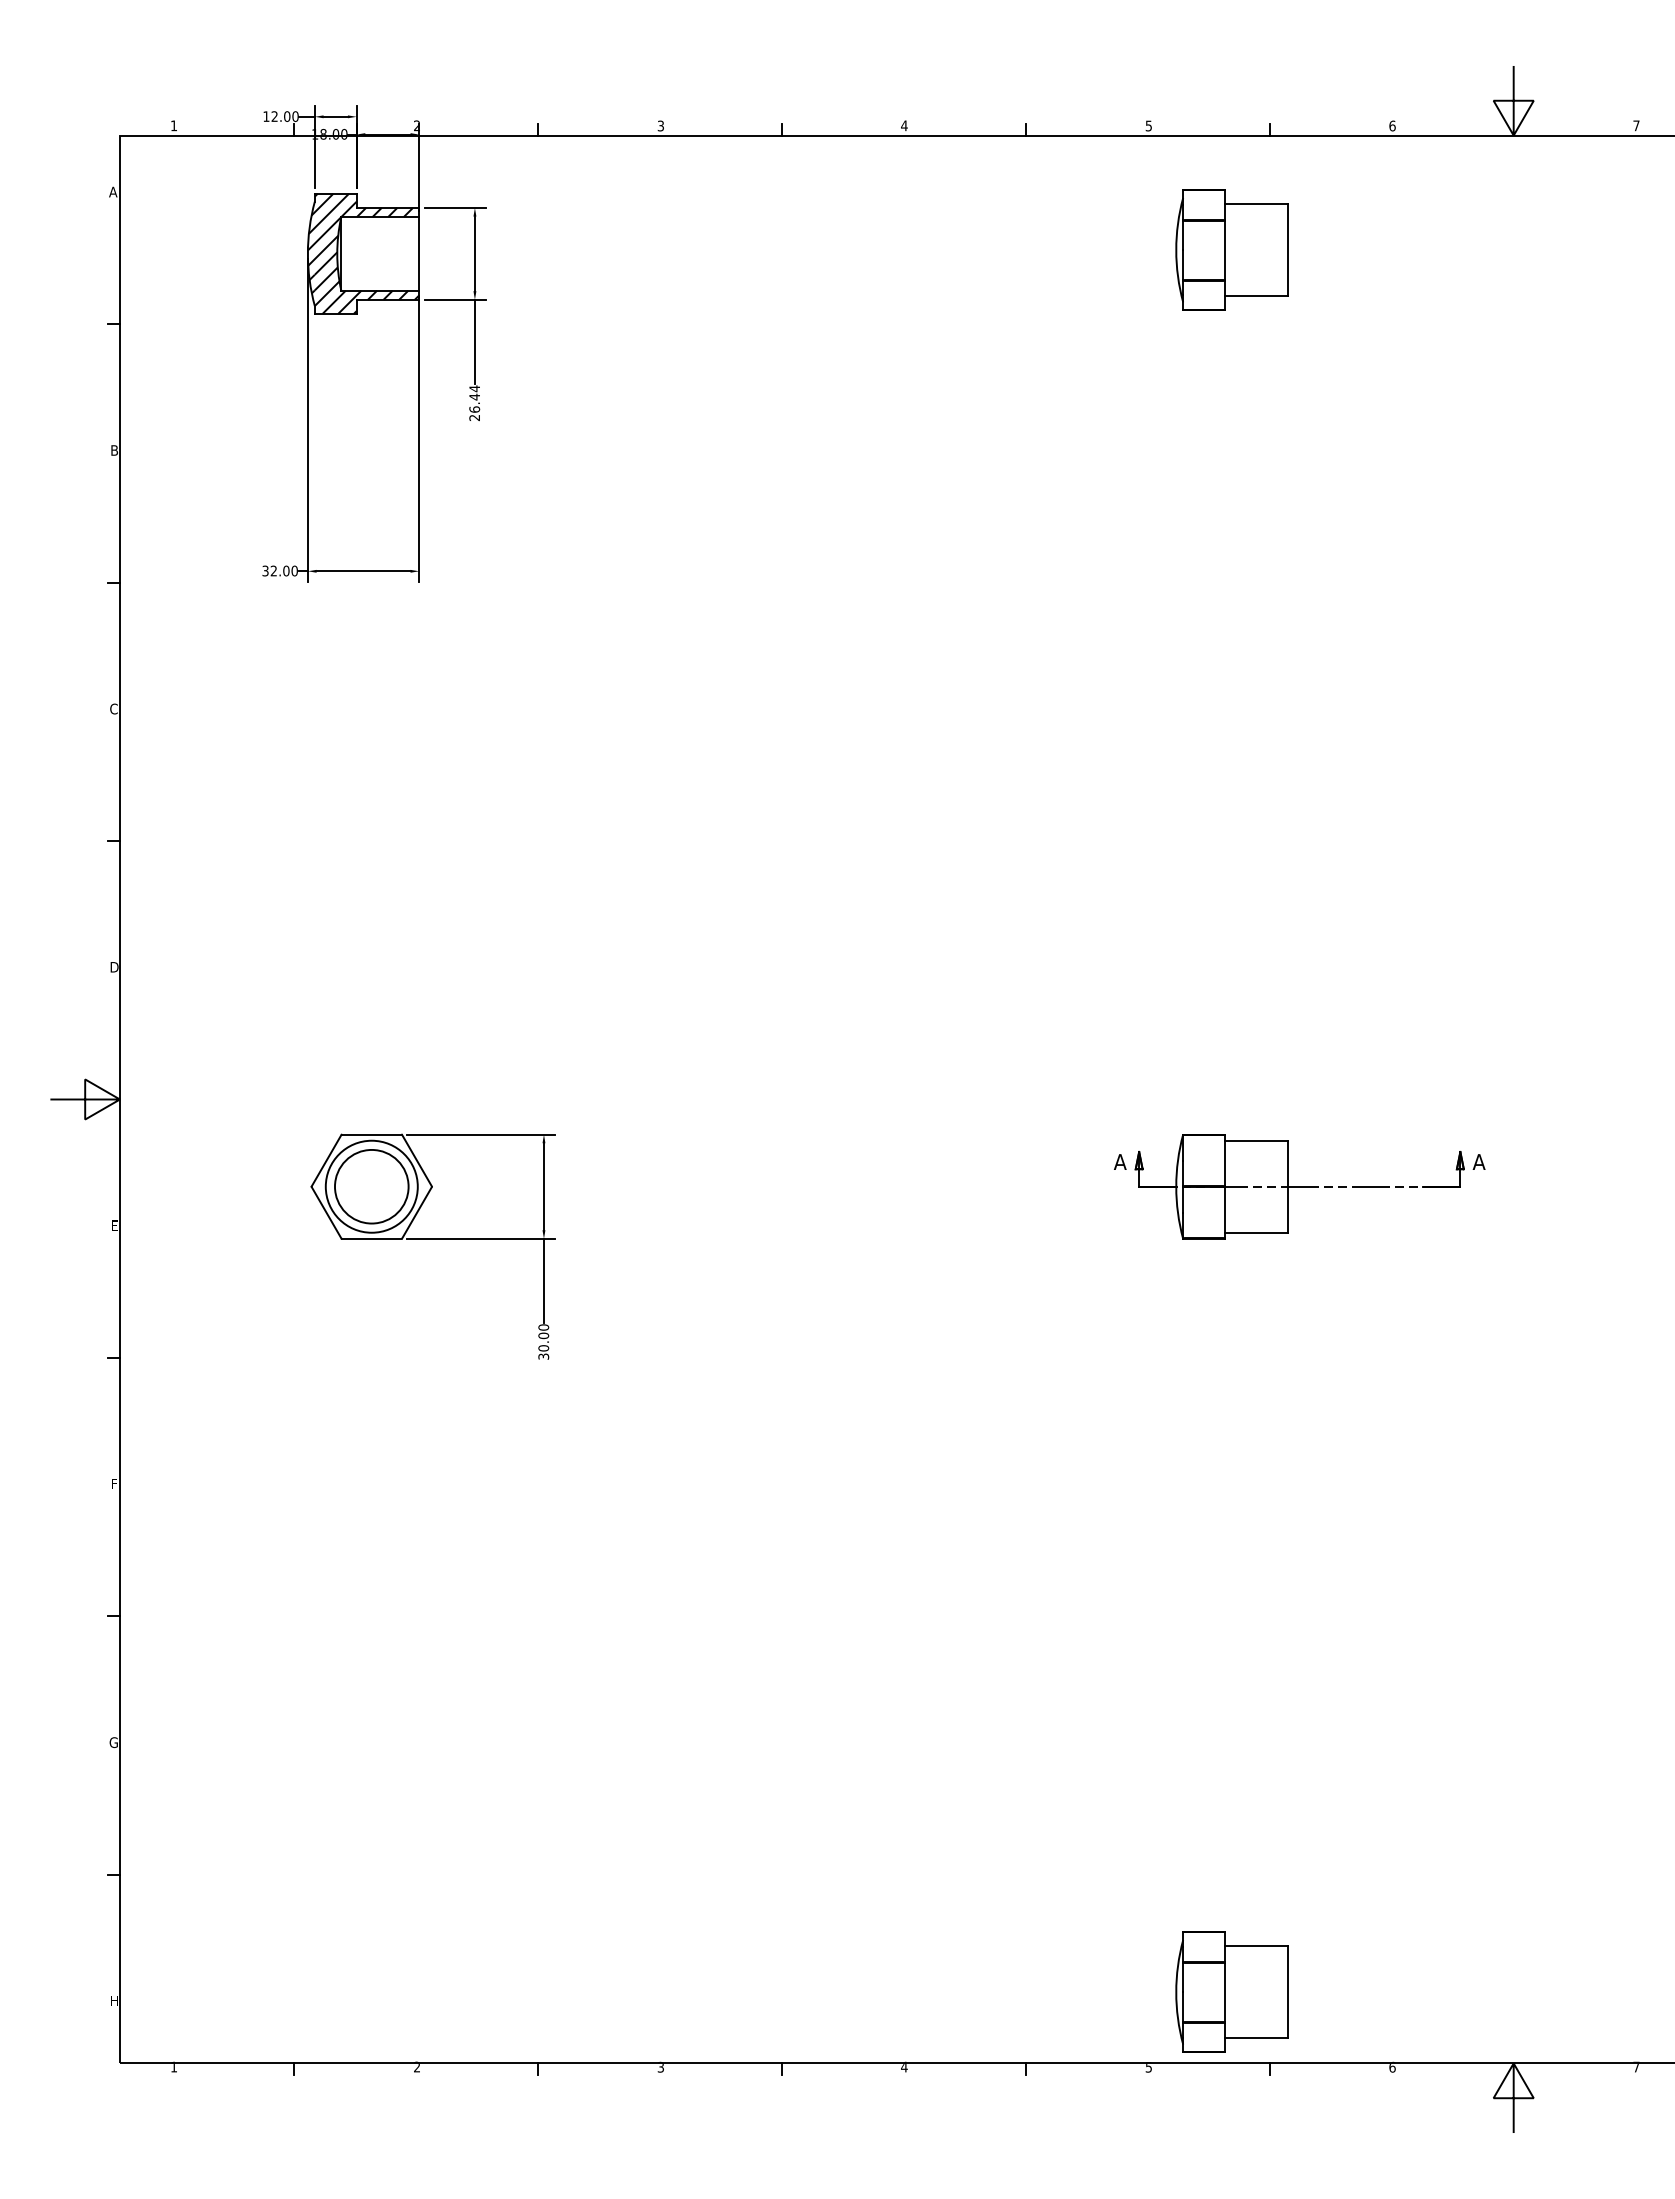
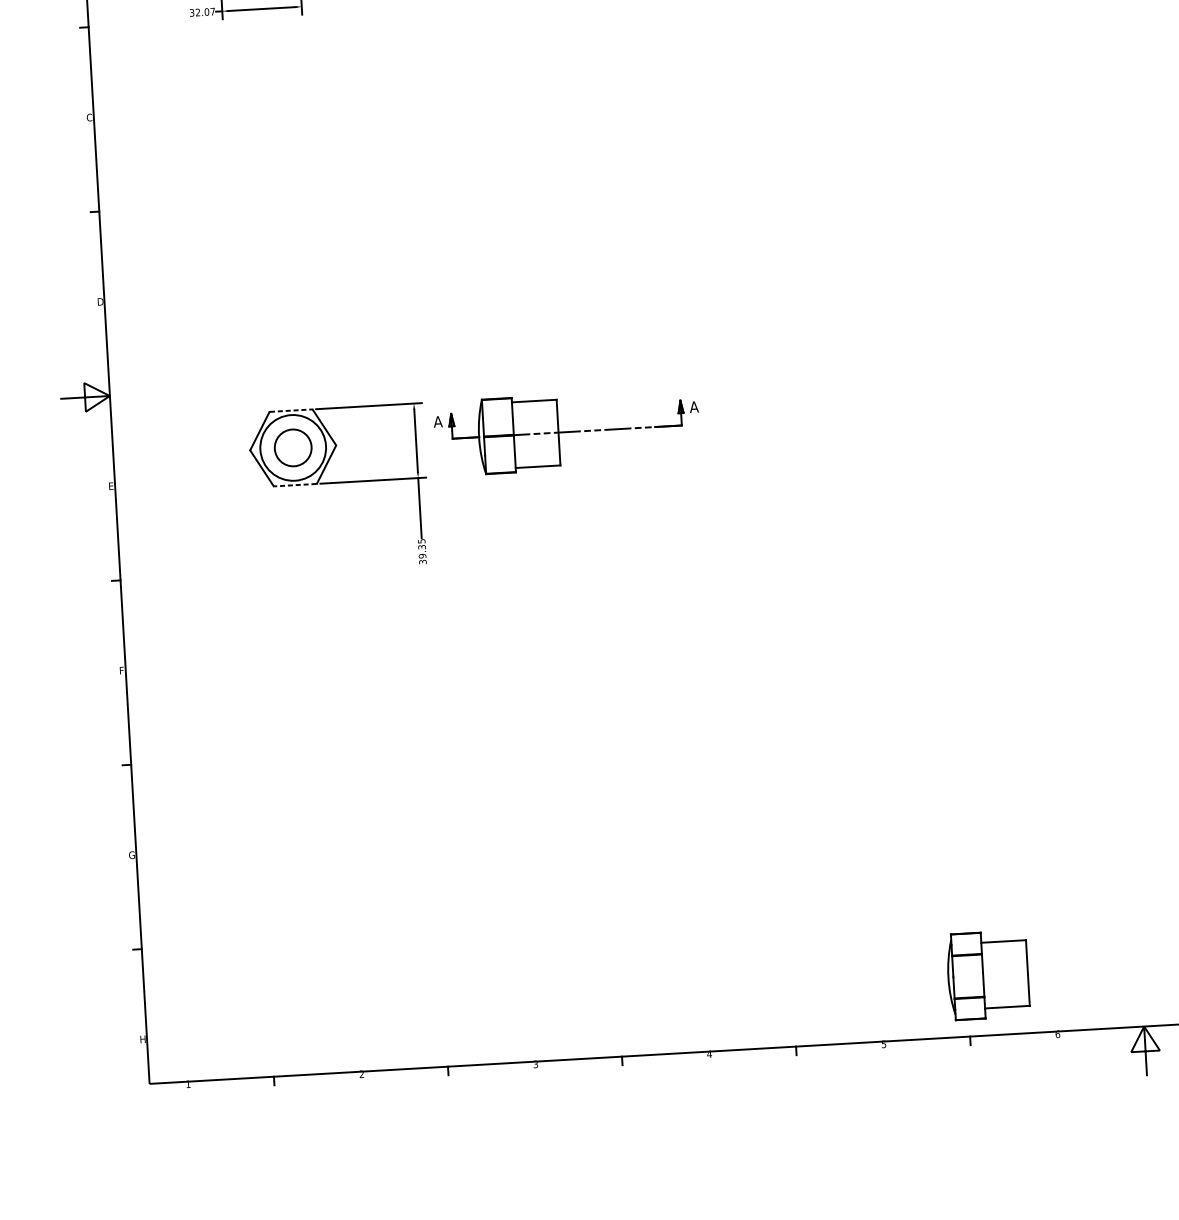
text: (294, 570) -> (212, 11), 32.00 -> 32.07
line: (371, 1134) -> (290, 410), solid -> dashed
circle: (371, 1186) -> (292, 447), size x0.7
part: (1299, 1186) -> (567, 431), moved
line: (371, 1238) -> (295, 484), solid -> dashed
text: (543, 1337) -> (421, 548), 30.00 -> 39.35
part: (1231, 1991) -> (987, 974), moved

